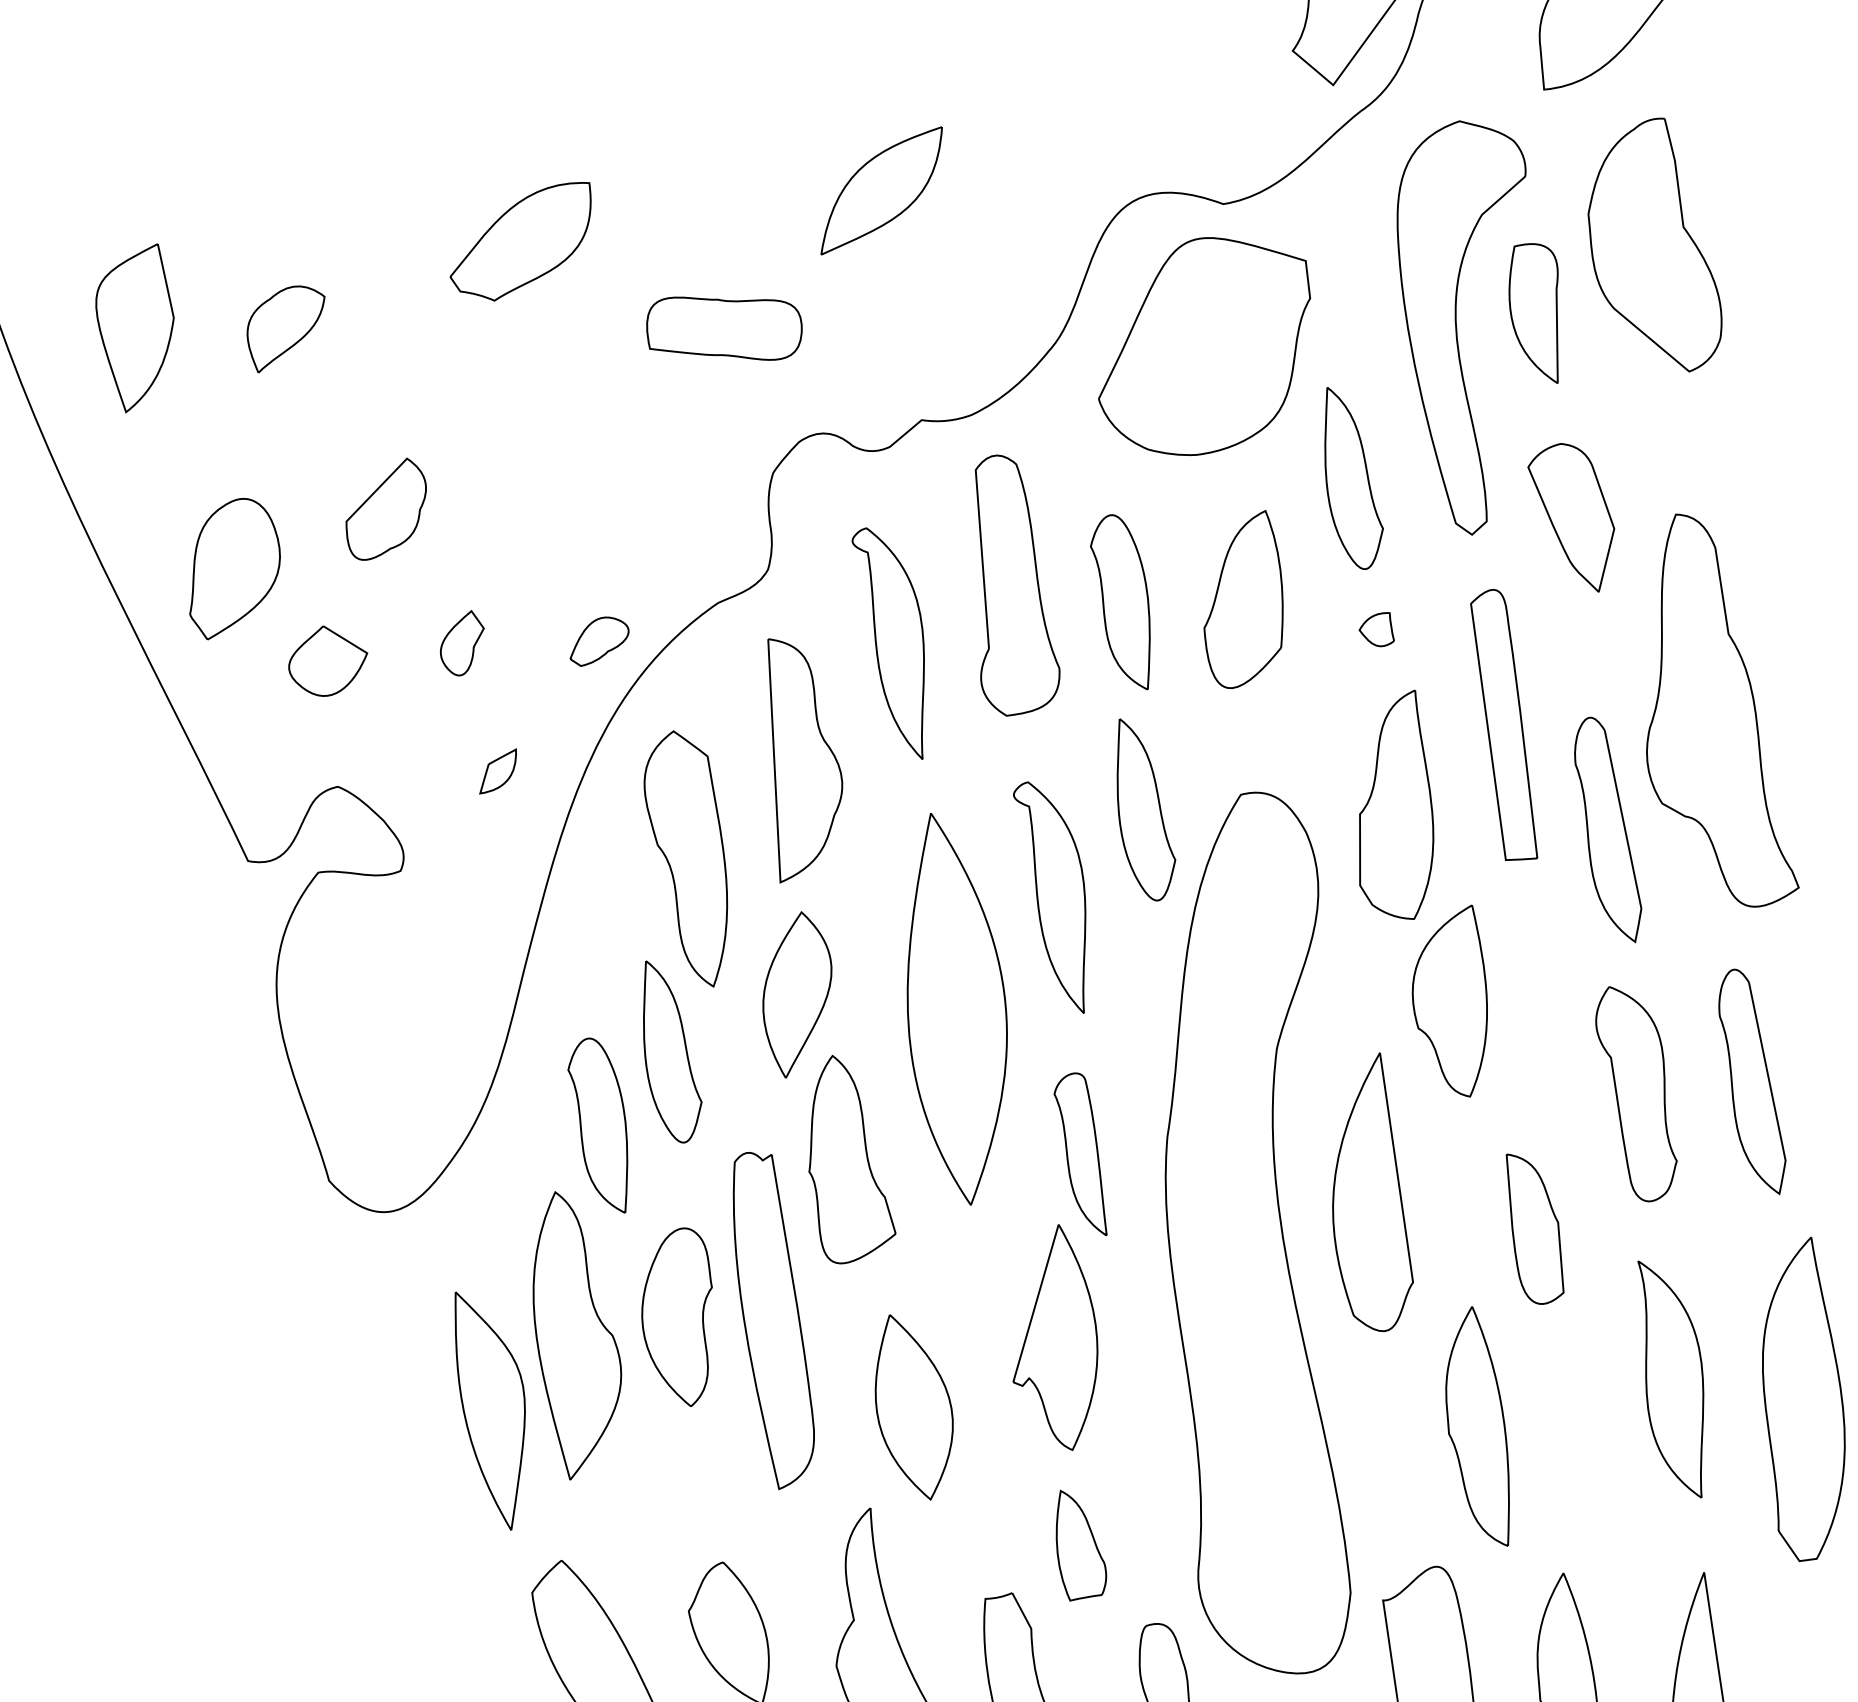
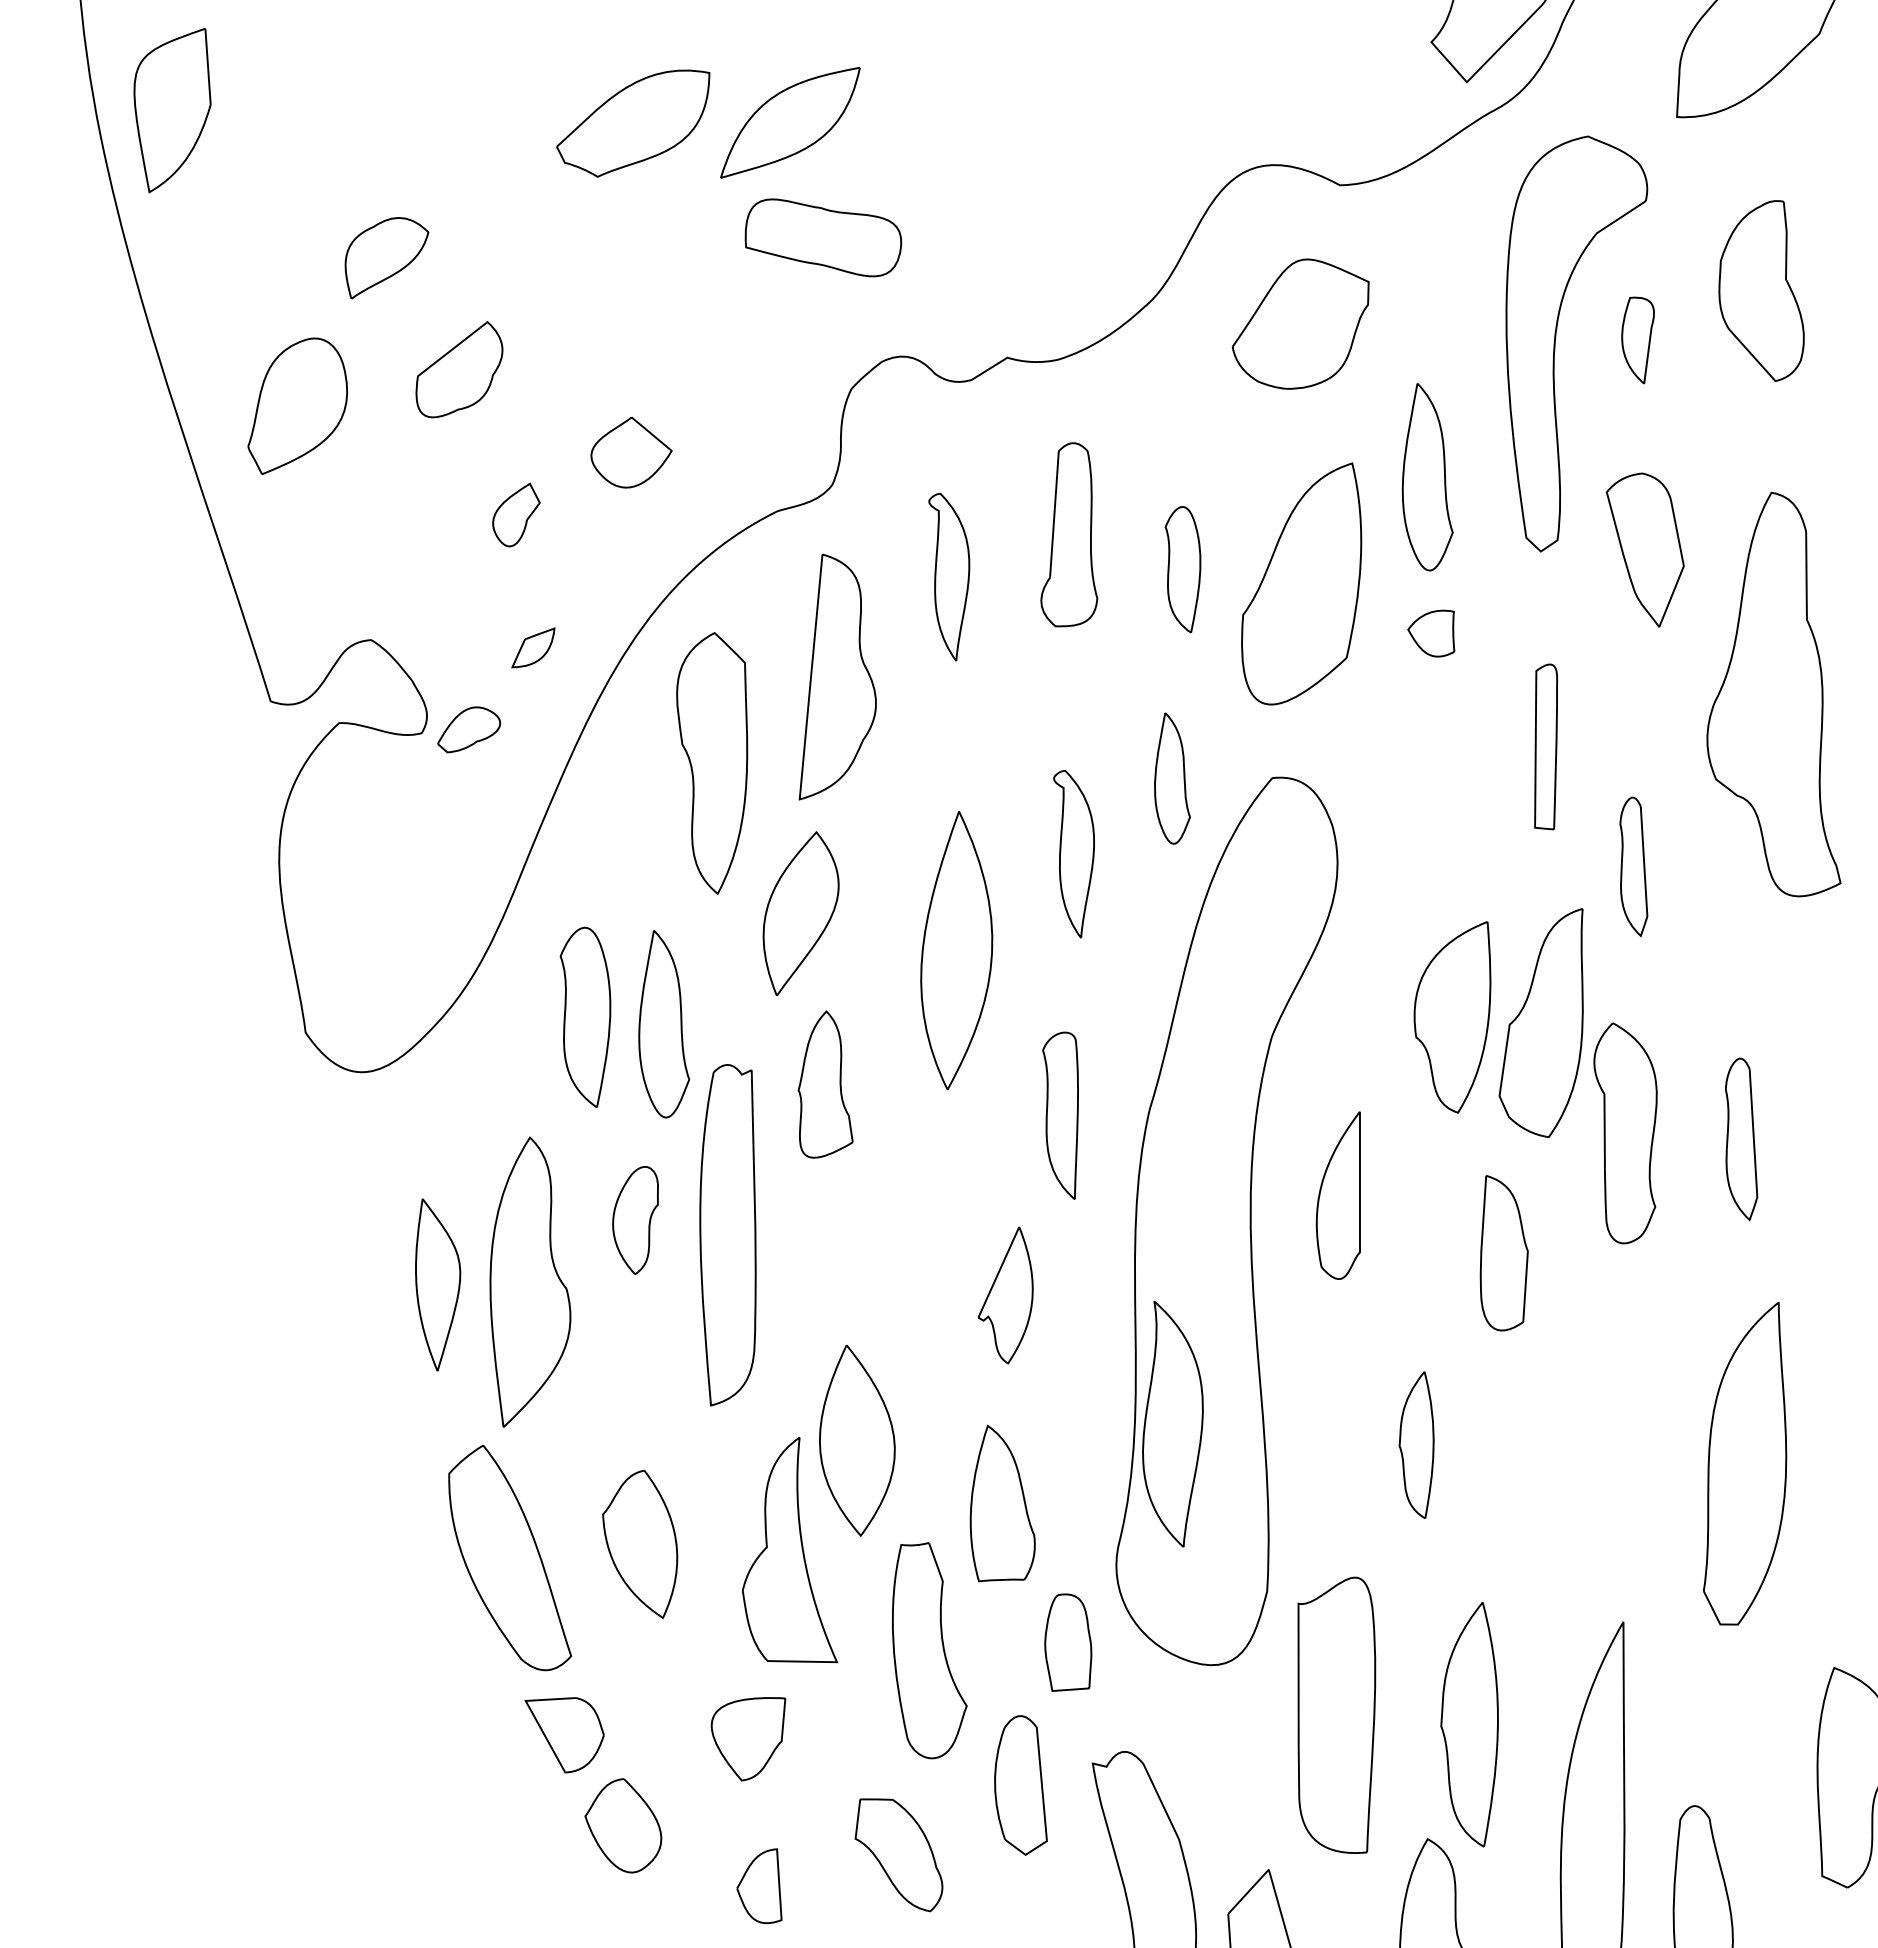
part: (881, 190) -> (790, 122), moved
part: (1651, 247) -> (1761, 290), size x0.7
part: (1536, 314) -> (1637, 340), size x0.6
part: (137, 328) -> (172, 110), moved
part: (287, 328) -> (386, 258), moved
part: (1204, 345) -> (1300, 323), size x0.6
part: (1007, 584) -> (1069, 534), size x0.7
part: (1242, 600) -> (1301, 584), size x1.4
part: (1123, 602) -> (1182, 569), size x0.7
part: (1375, 630) -> (1430, 633), size x1.4
part: (599, 640) -> (469, 729), moved
part: (895, 643) -> (948, 577), size x0.7
part: (328, 660) -> (631, 452), moved
part: (1706, 712) -> (1773, 694), moved
part: (1504, 725) -> (1545, 746), size x0.6
part: (1389, 807) -> (1540, 1022), moved
part: (1142, 809) -> (1172, 778), size x0.7
part: (1607, 830) -> (1633, 866), size x0.6
part: (1056, 897) -> (1073, 854), size x0.7
part: (955, 1008) -> (956, 950), size x0.7
part: (669, 1051) -> (664, 1024), moved
part: (1751, 1082) -> (1741, 1139), size x0.7
part: (846, 1158) -> (825, 1084), size x0.7
part: (1364, 1194) -> (1338, 1195), size x0.6
part: (679, 1318) -> (635, 1220), size x0.6
part: (576, 1333) -> (530, 1281), moved
part: (1052, 1339) -> (1005, 1295), size x0.6
part: (1673, 1379) -> (1172, 1424), moved
part: (913, 1406) -> (857, 1440), moved
part: (493, 1409) -> (437, 1284), size x0.7
part: (1476, 1427) -> (1416, 1444), size x0.6
part: (1078, 1543) -> (1002, 1502), size x1.4

